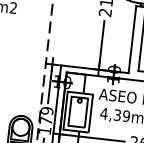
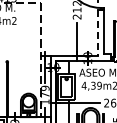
line: (132, 40) -> (97, 33), solid -> dashed

